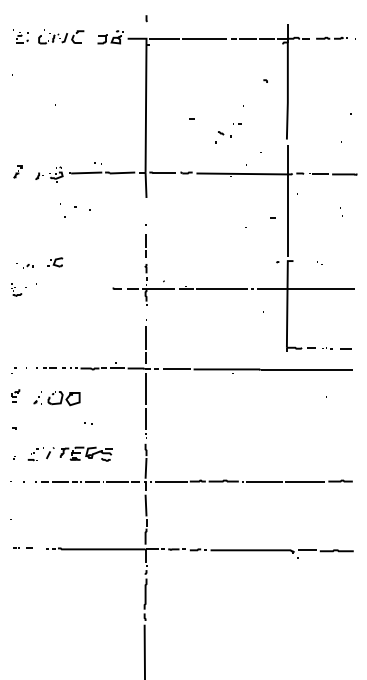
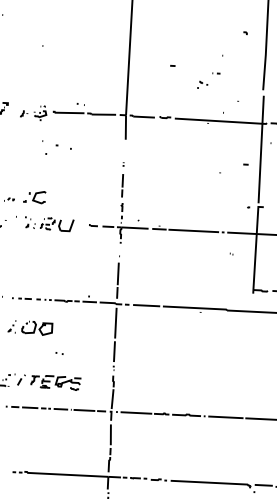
part: (223, 136) -> (202, 84), size x0.62
part: (54, 262) -> (34, 197), size x1.43
part: (71, 289) -> (49, 224), added

